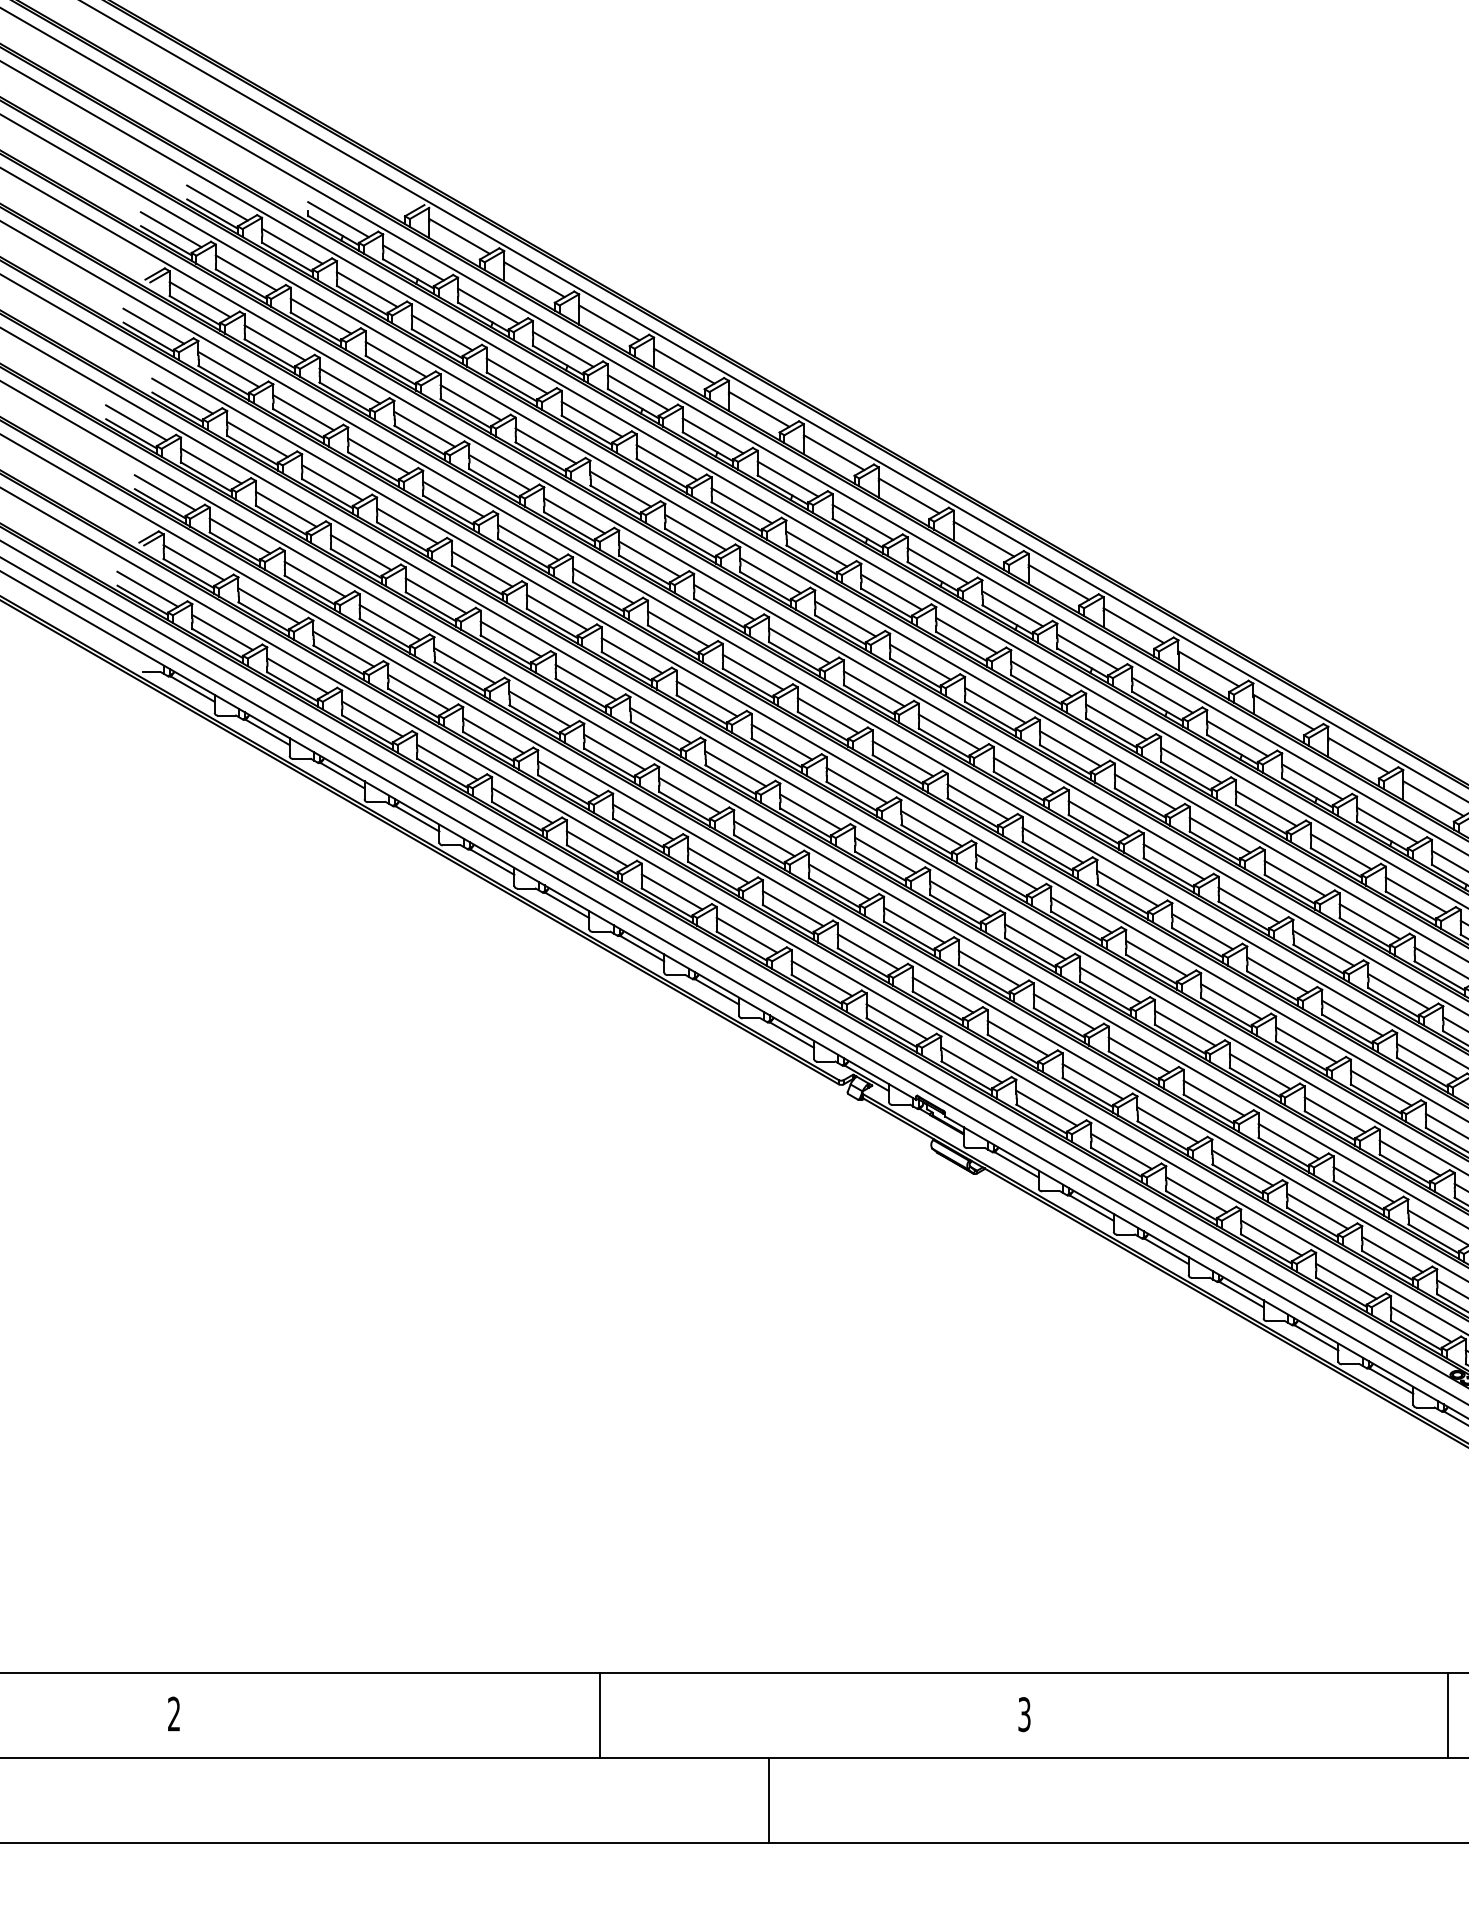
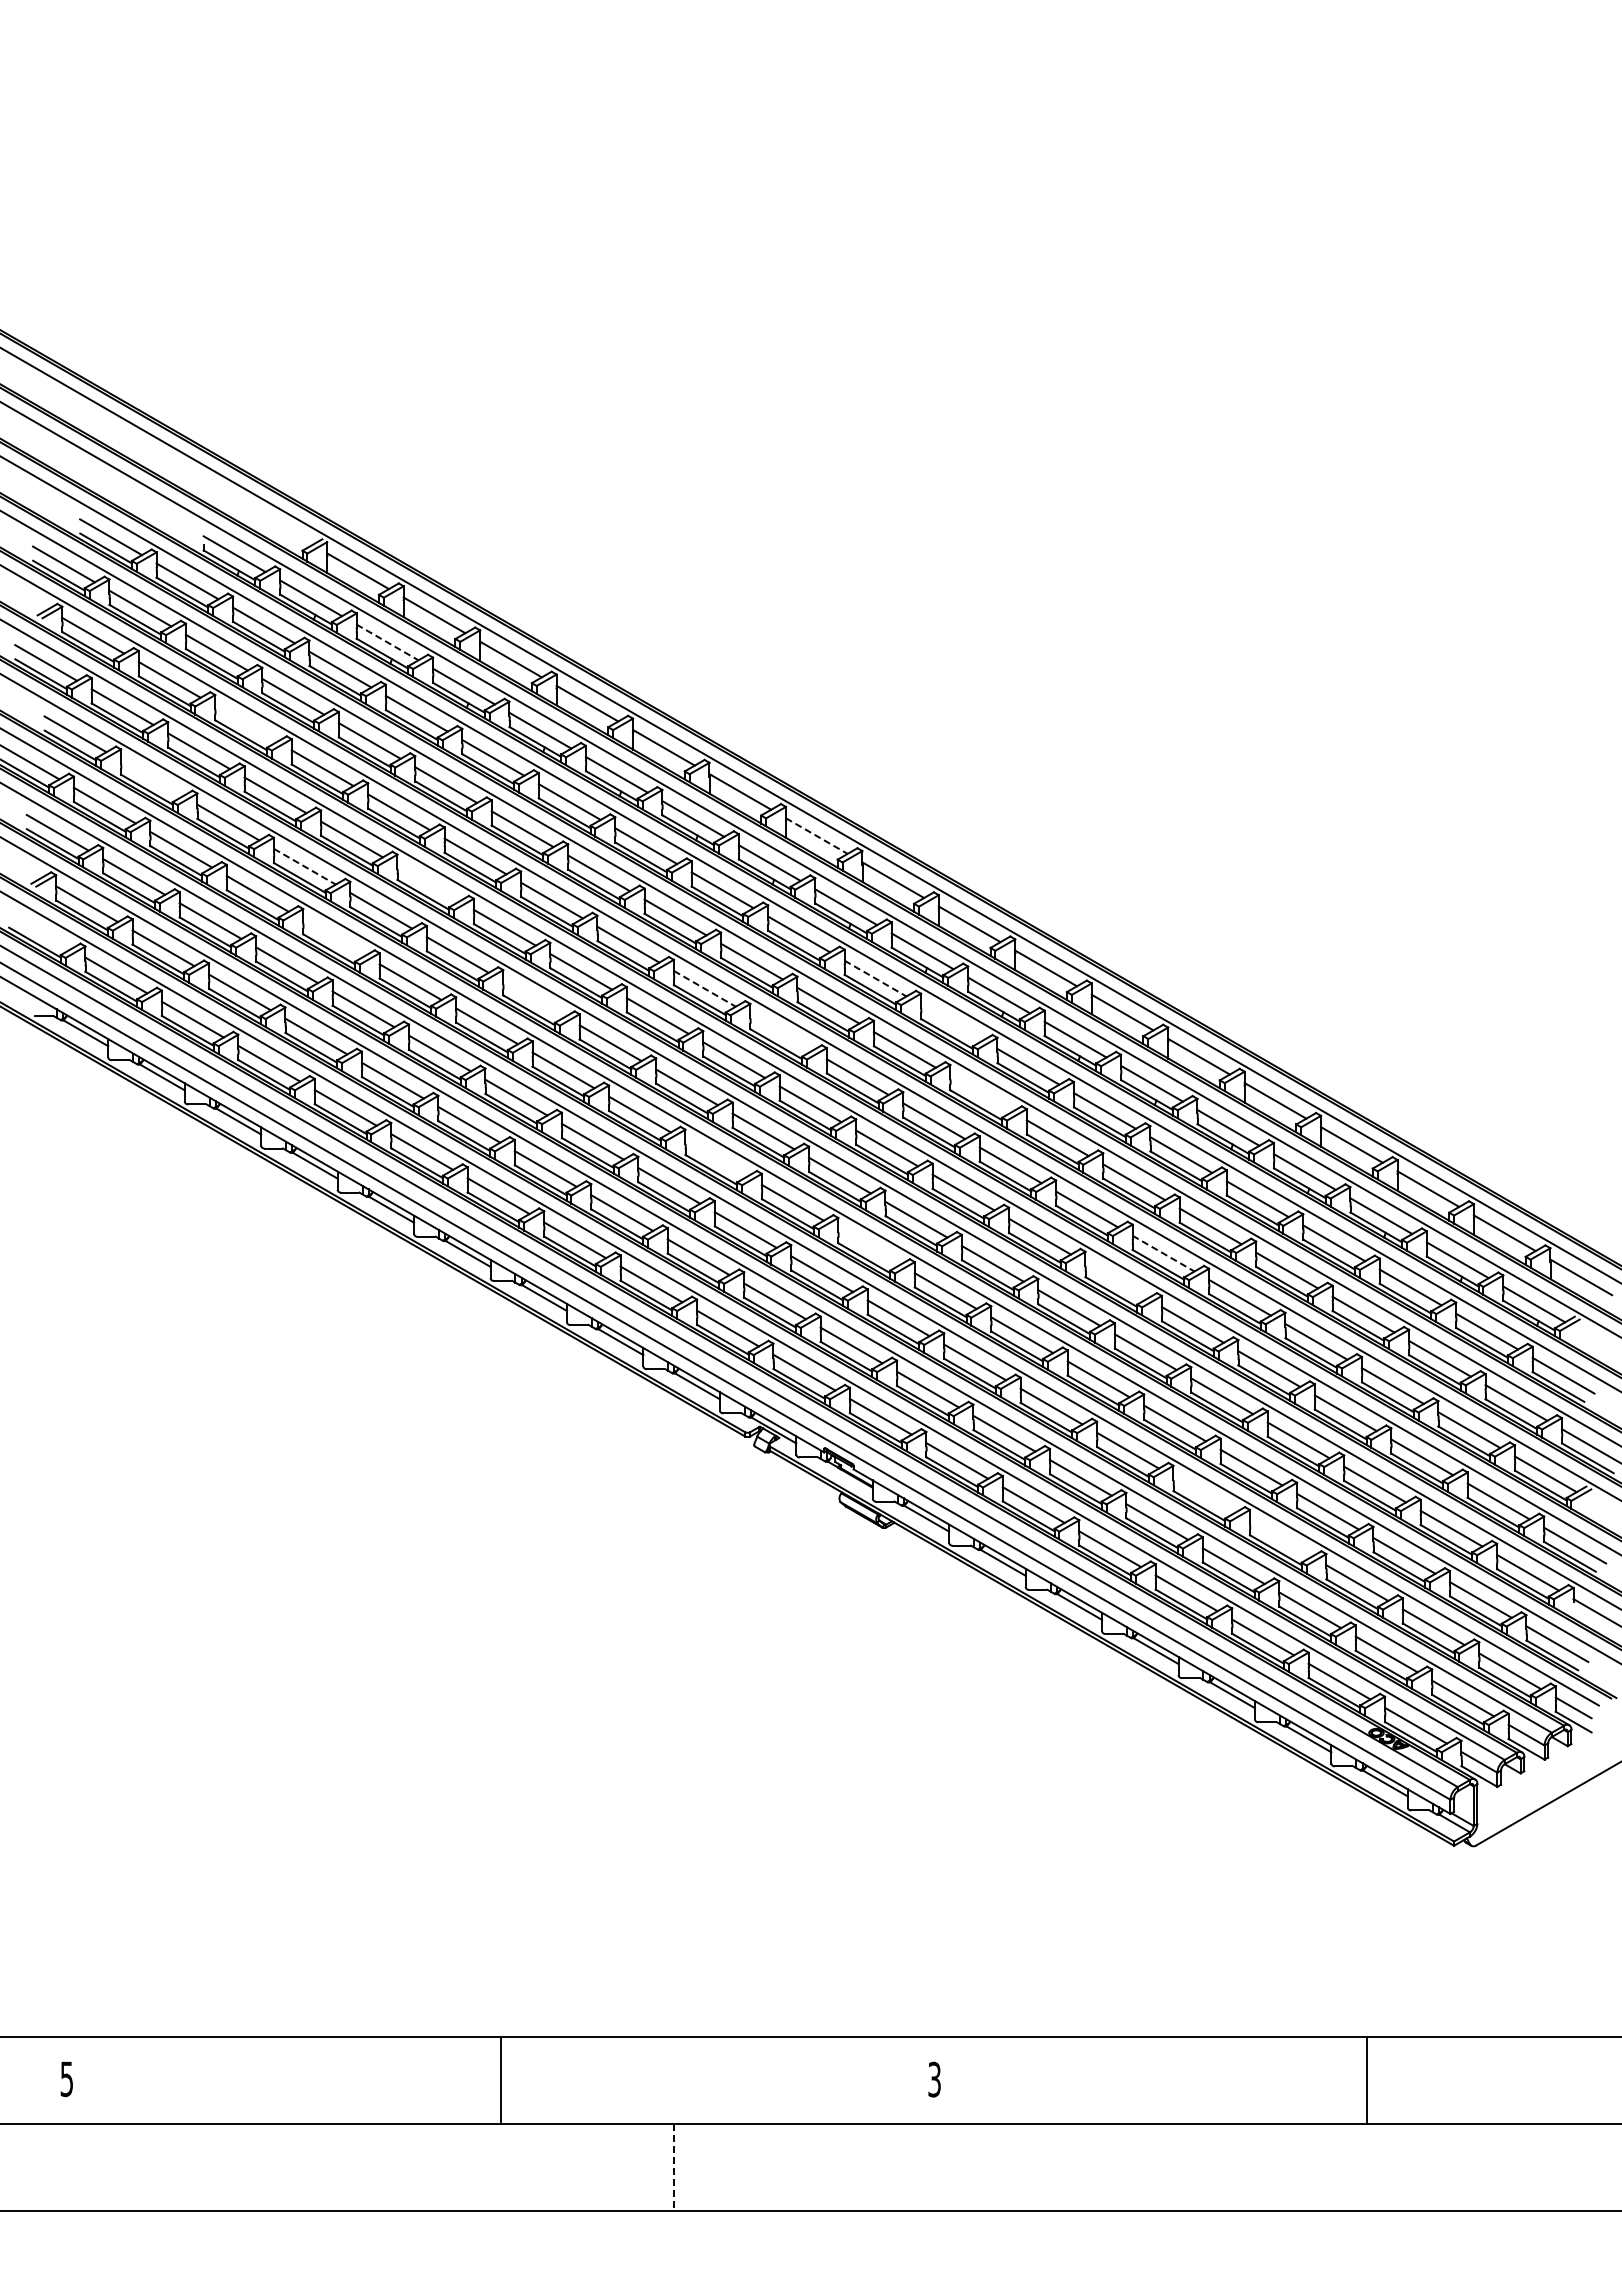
line: (488, 306) -> (387, 642), solid -> dashed
line: (350, 385) -> (246, 723), removed
line: (257, 439) -> (151, 778), removed
line: (908, 496) -> (816, 836), solid -> dashed
line: (406, 525) -> (304, 866), solid -> dashed
line: (528, 542) -> (428, 883), removed
line: (147, 589) -> (39, 931), removed
line: (436, 595) -> (334, 937), removed
line: (966, 635) -> (875, 978), solid -> dashed
line: (798, 645) -> (704, 988), solid -> dashed
line: (632, 655) -> (534, 998), removed
line: (1041, 678) -> (951, 1022), removed
line: (874, 688) -> (781, 1032), removed
line: (1070, 748) -> (981, 1093), removed
line: (810, 811) -> (716, 1158), removed
line: (960, 898) -> (869, 1246), removed
line: (1248, 904) -> (1163, 1253), solid -> dashed
line: (1202, 931) -> (1116, 1280), removed
line: (1288, 1141) -> (1204, 1494), removed
line: (1363, 1184) -> (1280, 1538), removed
text: (173, 1714) -> (66, 2079), 2 -> 5
line: (769, 1800) -> (674, 2167), solid -> dashed

